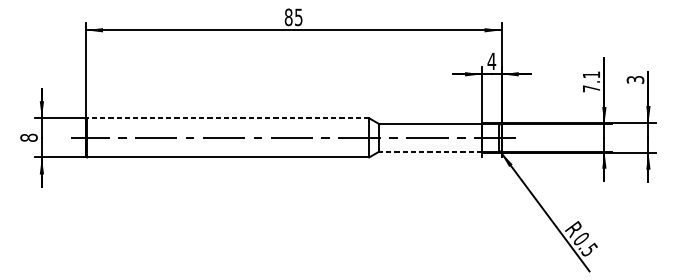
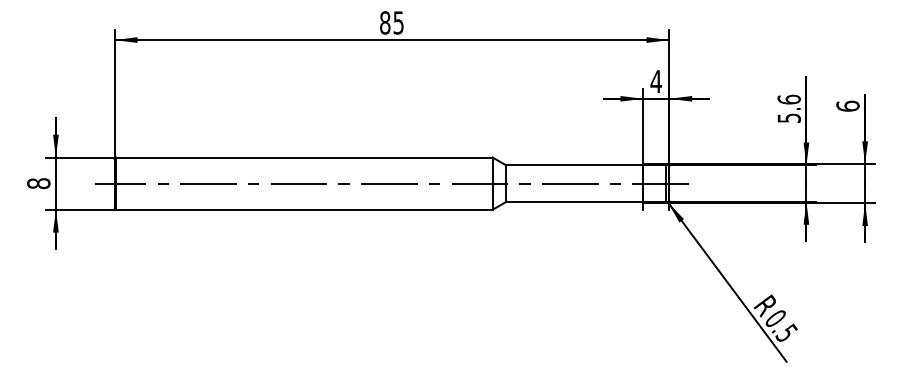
text: (635, 79) -> (847, 105), 3 -> 6
text: (591, 81) -> (789, 108), 7.1 -> 5.6
line: (227, 118) -> (303, 157), dashed -> solid
line: (430, 151) -> (574, 201), dashed -> solid

